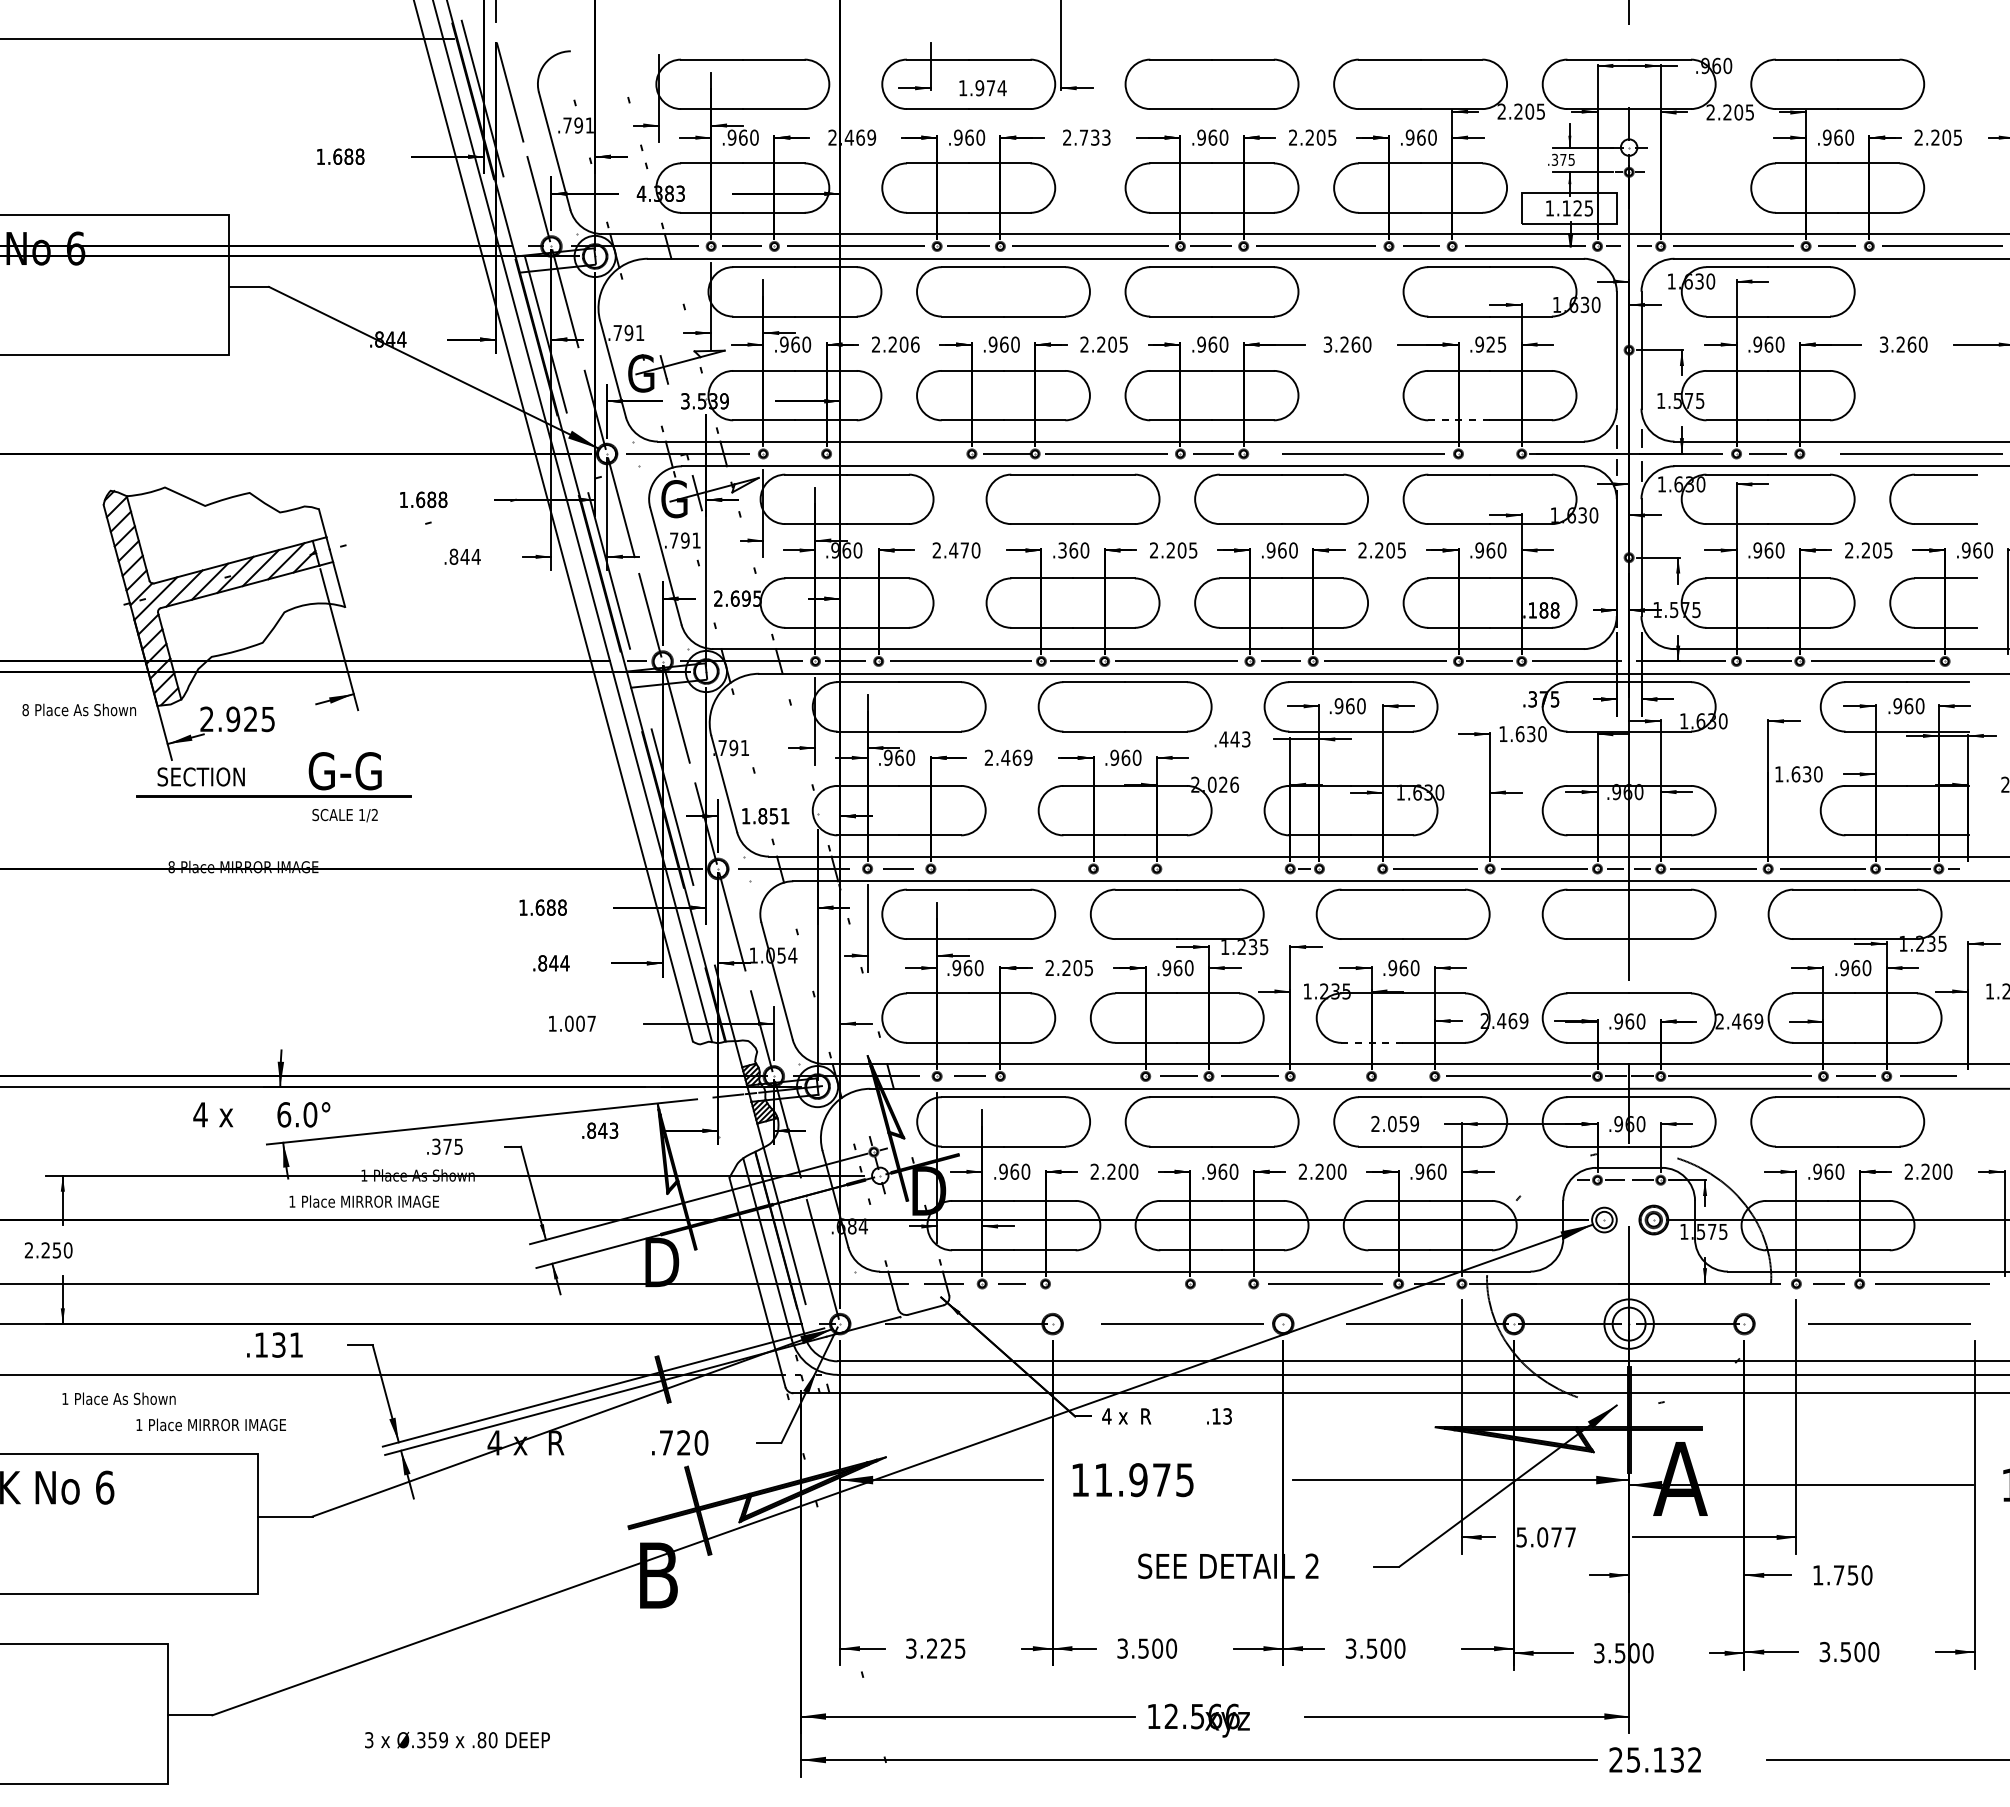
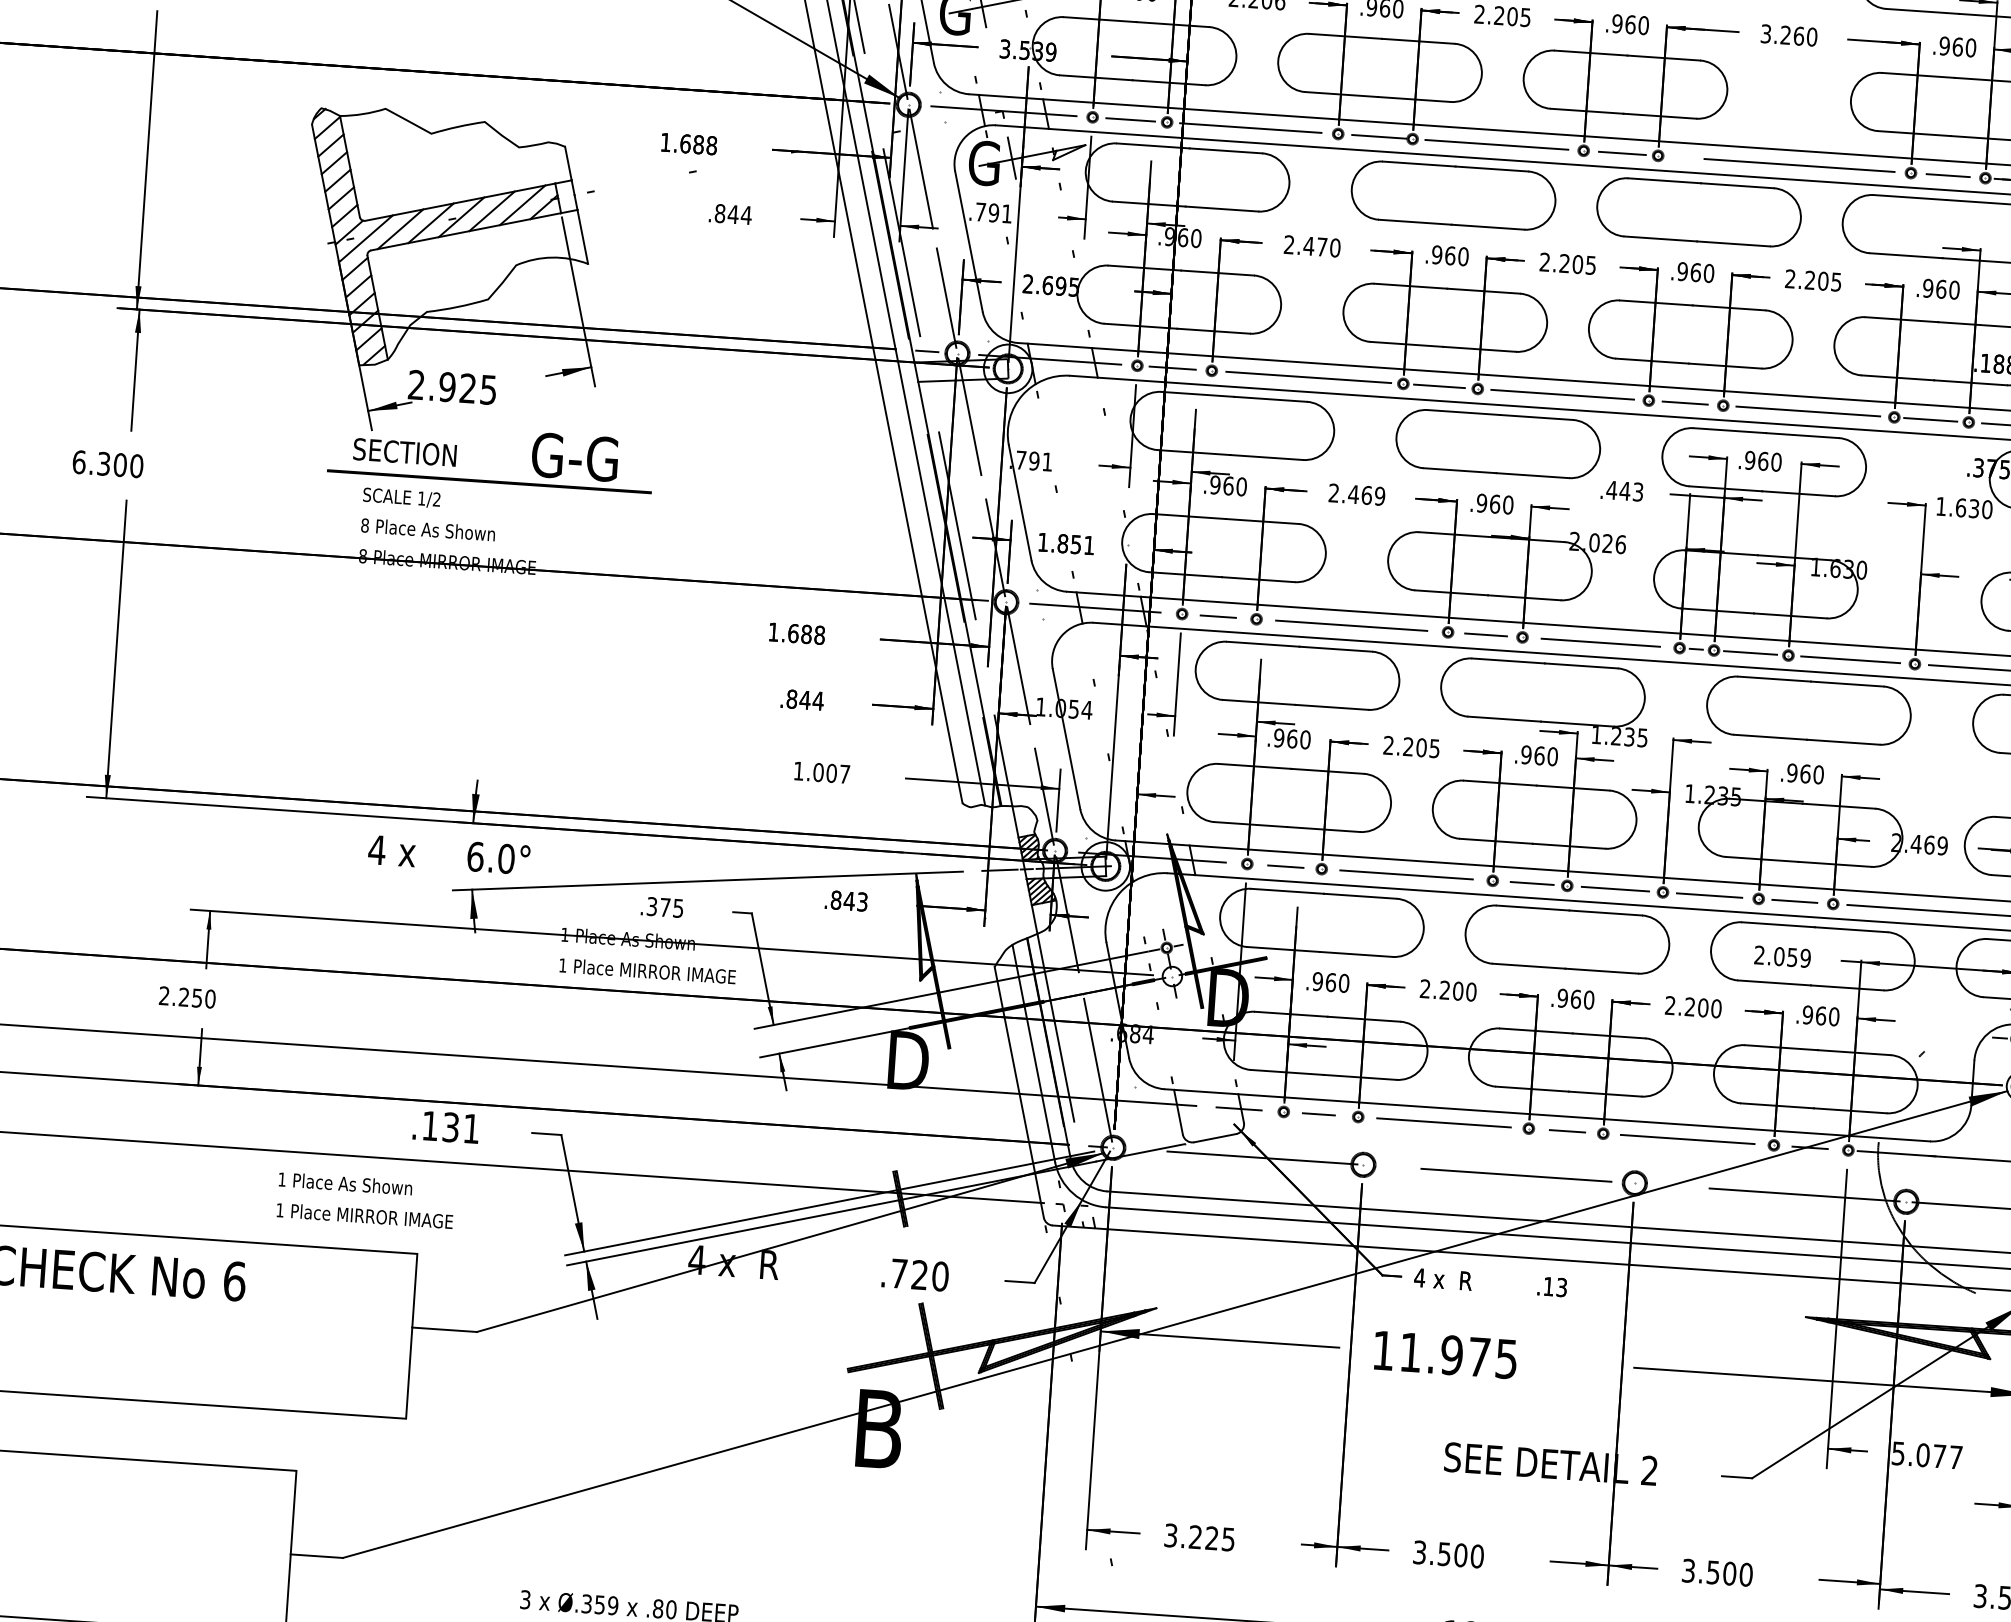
text: (1496, 344) -> (1964, 47), .925 -> .960
line: (1459, 420) -> (1914, 133), dashed -> solid
line: (795, 453) -> (1130, 119), added
line: (897, 453) -> (1250, 127), added
line: (1490, 453) -> (1948, 175), added
text: (1062, 550) -> (1437, 254), .360 -> .960
text: (79, 709) -> (428, 529), moved
text: (344, 815) -> (401, 497), moved
line: (1011, 868) -> (1351, 625), added
line: (1125, 868) -> (1485, 634), added
line: (1223, 868) -> (1601, 642), added
line: (1350, 868) -> (1750, 652), added
line: (1372, 1042) -> (1762, 859), dashed -> solid
line: (1072, 1076) -> (1406, 874), added
line: (1329, 1076) -> (1709, 895), added
line: (1402, 1076) -> (1795, 901), added
text: (363, 1201) -> (646, 970), moved
line: (1117, 1283) -> (1443, 1122), added
line: (1223, 1283) -> (1567, 1130), added
text: (118, 1398) -> (344, 1183), moved

